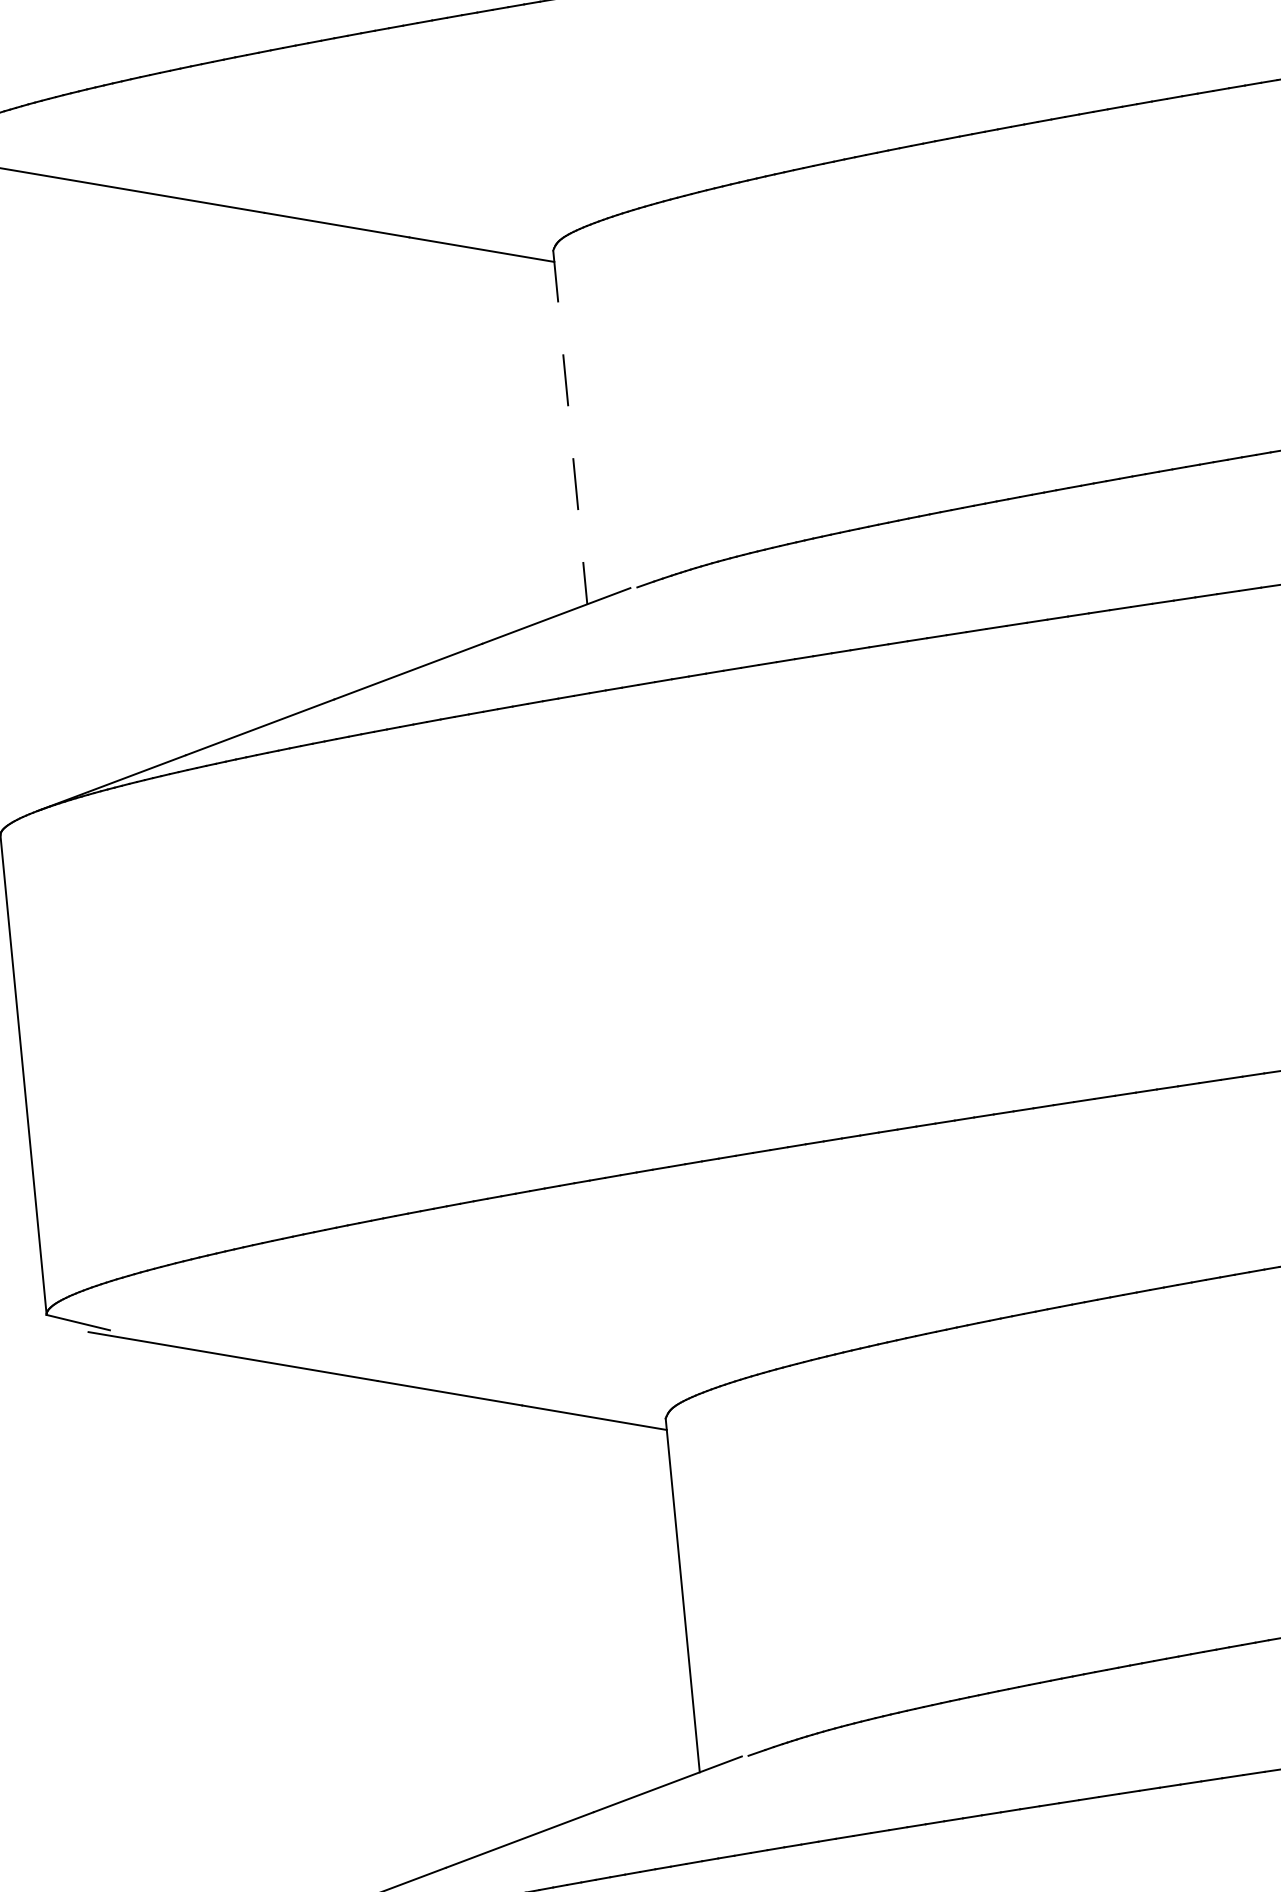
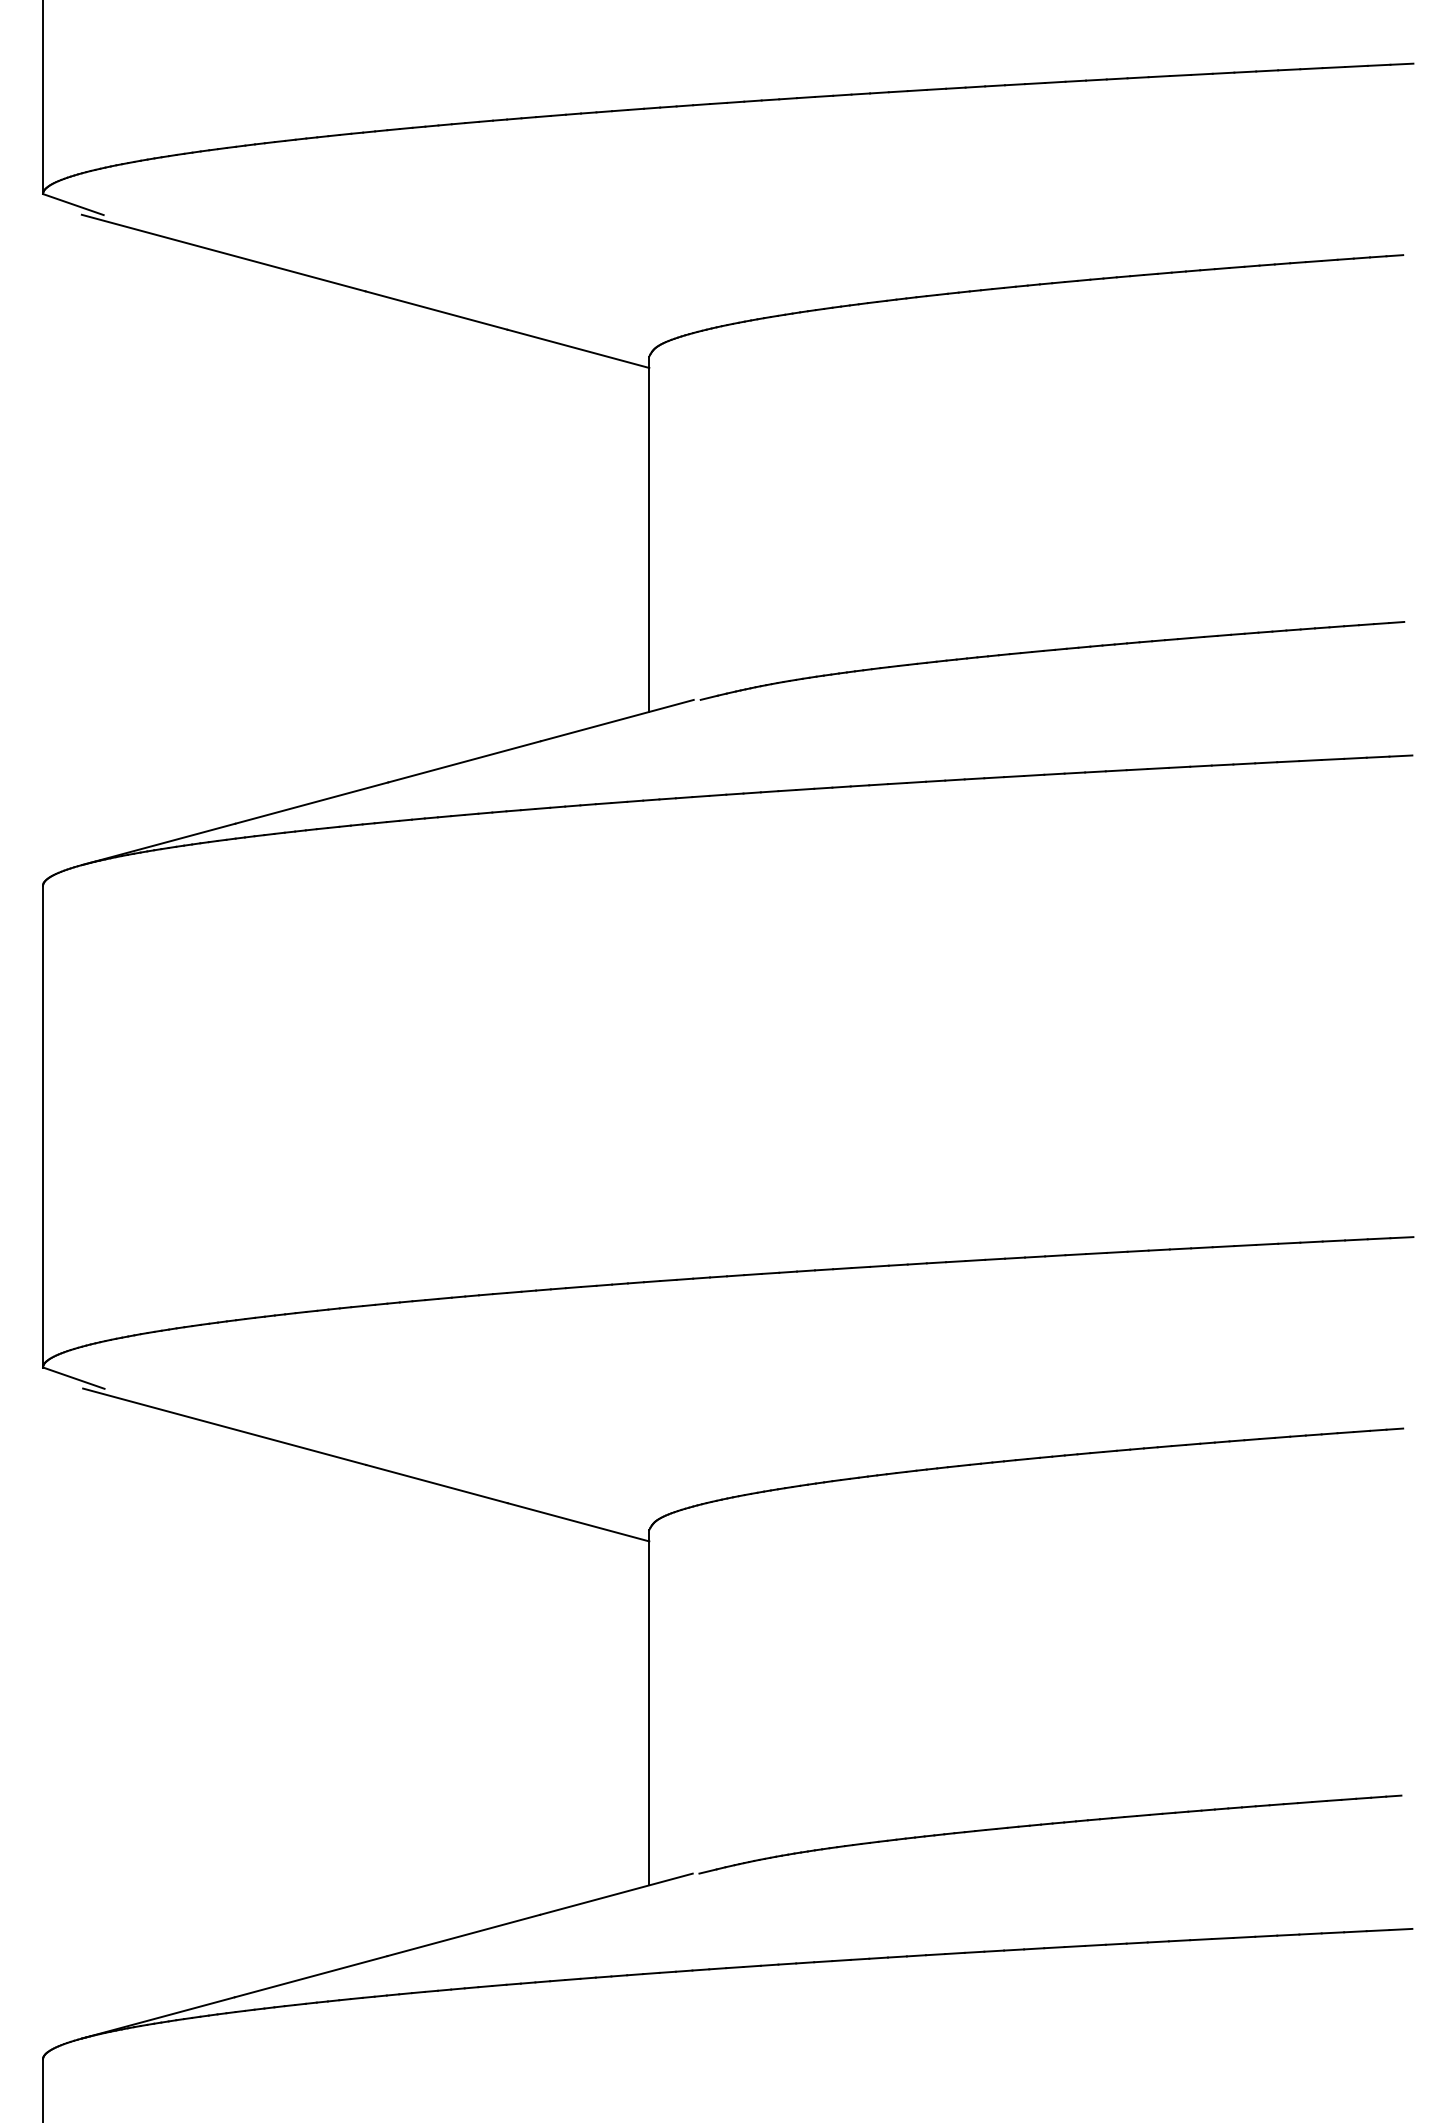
line: (570, 427) -> (649, 534), dashed -> solid

